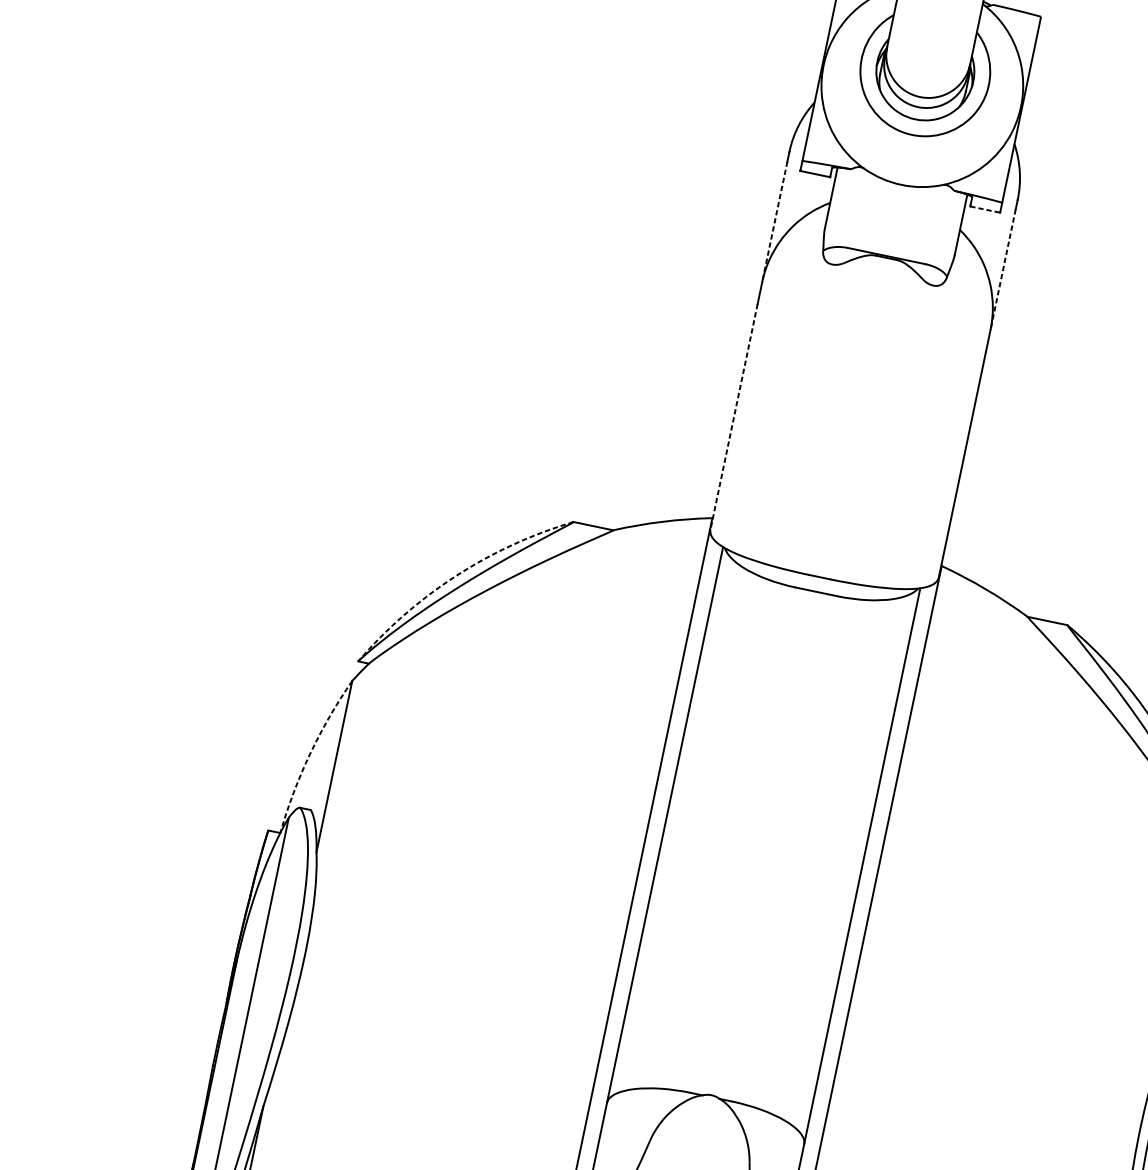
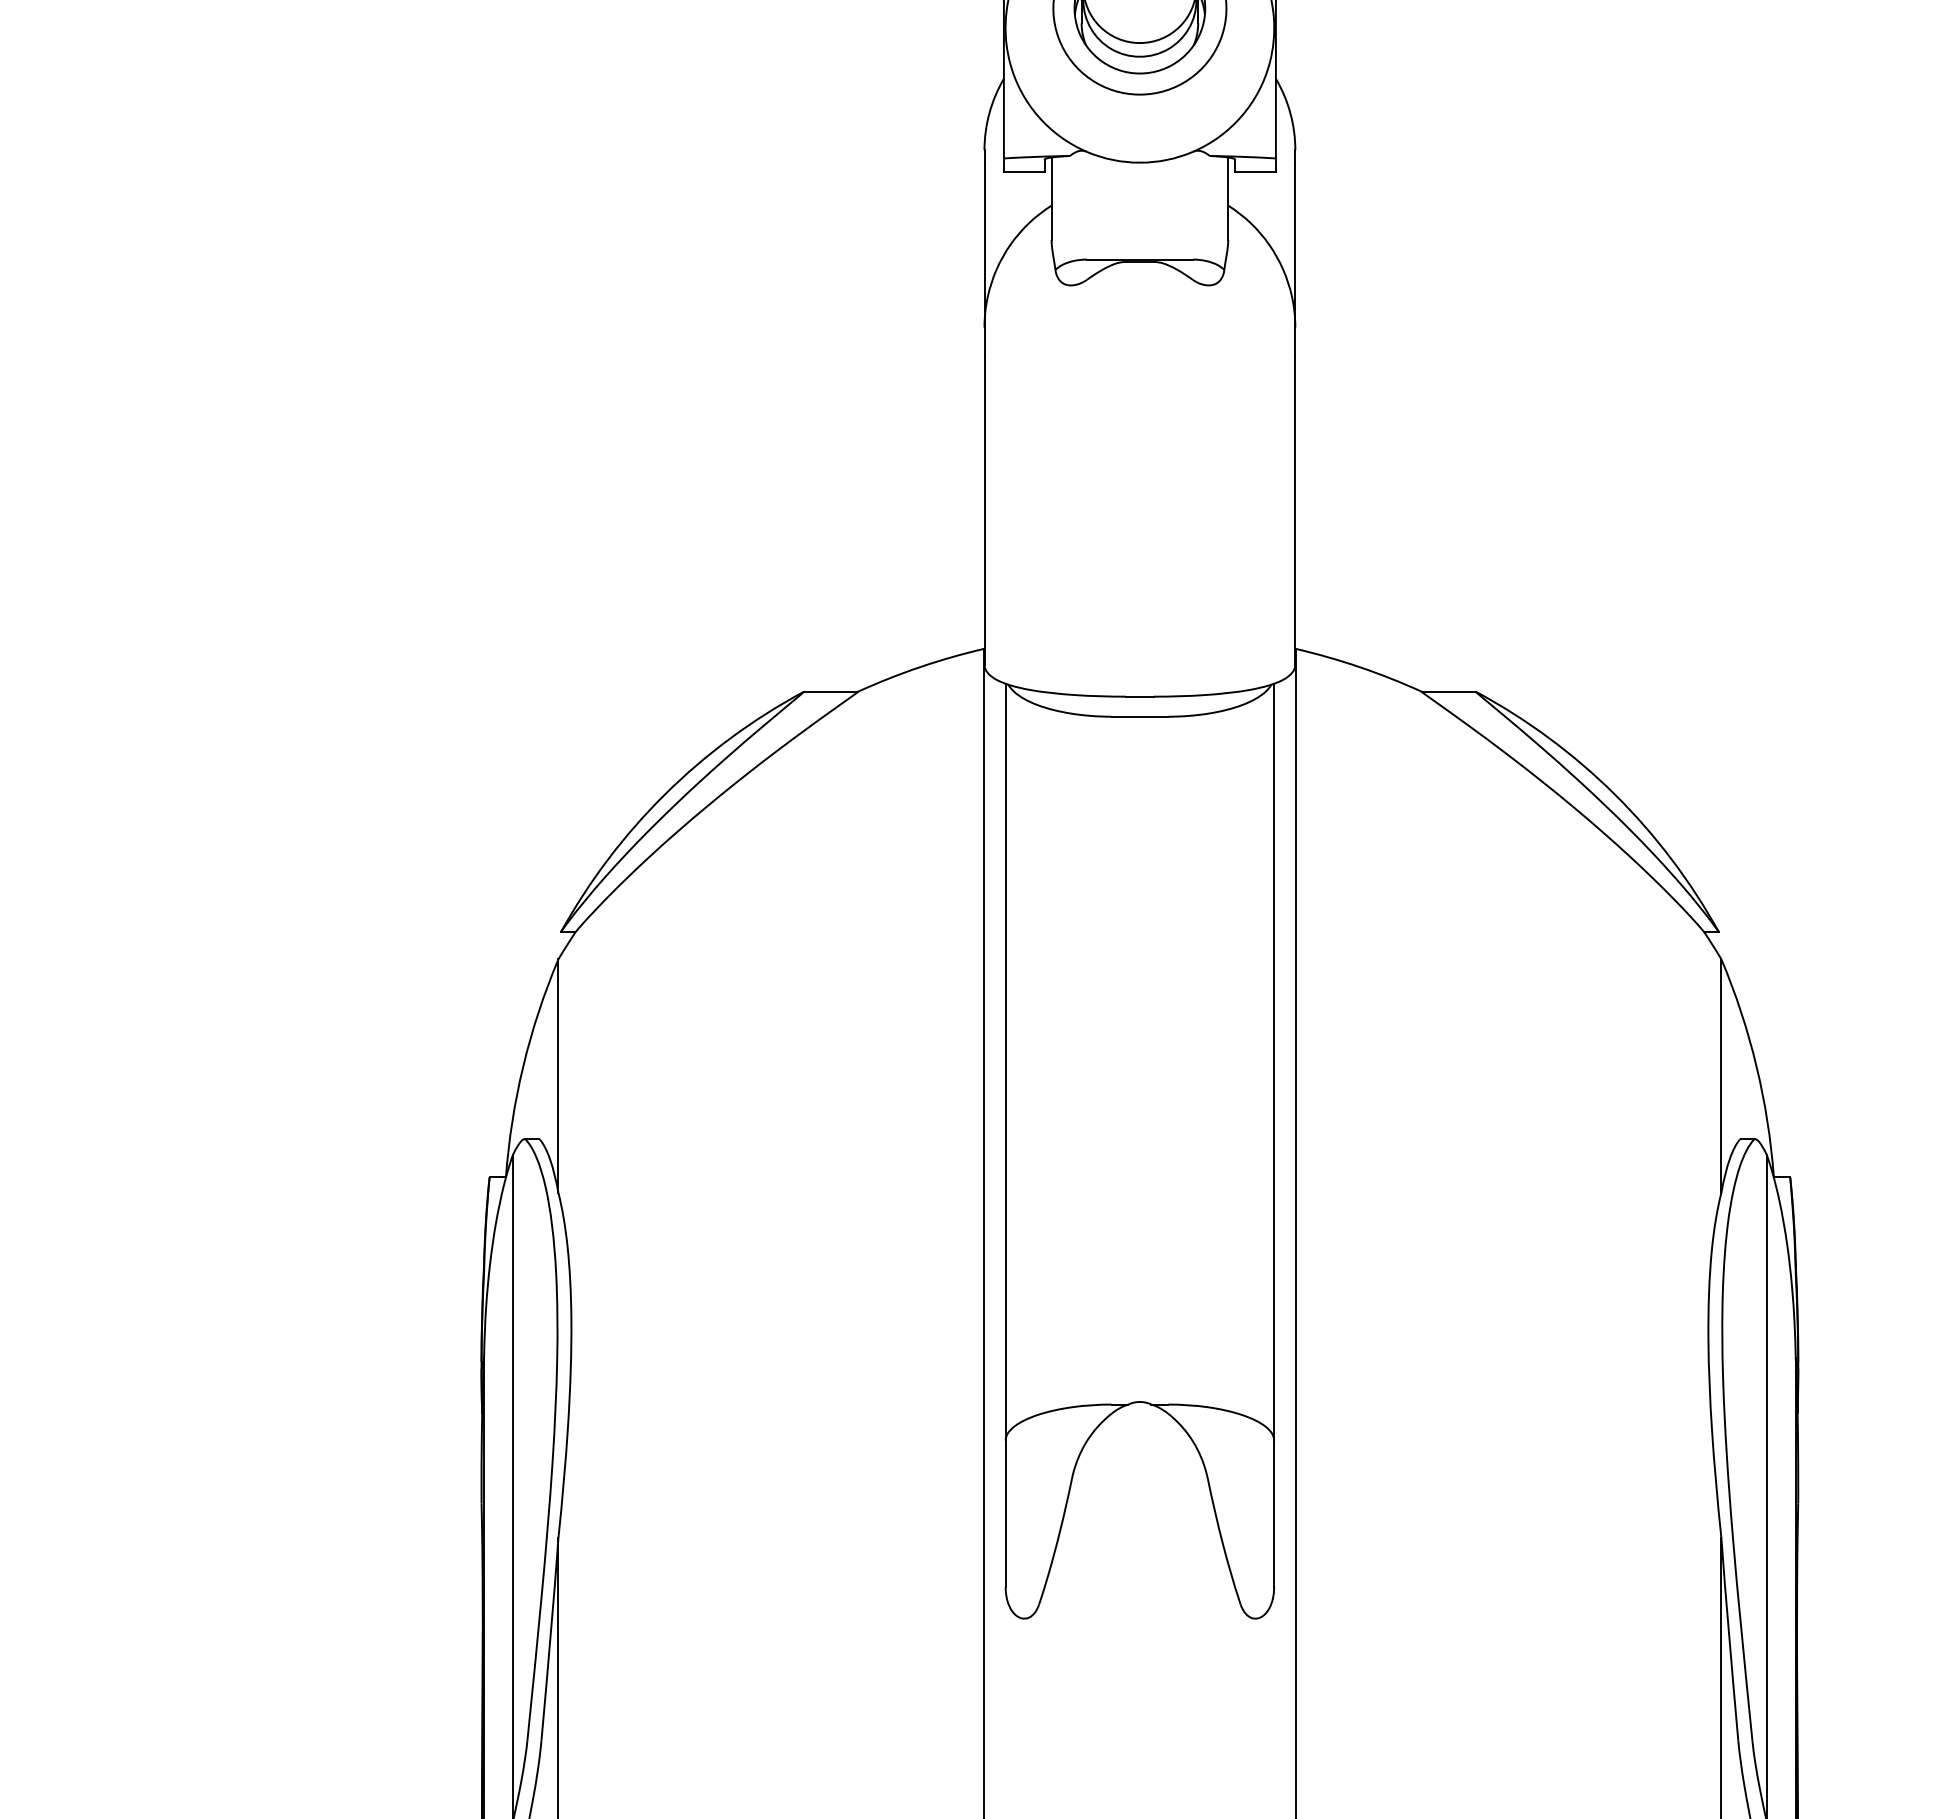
line: (985, 210) -> (1256, 172), dashed -> solid
line: (774, 222) -> (984, 246), dashed -> solid
line: (1003, 270) -> (1295, 246), dashed -> solid
line: (734, 416) -> (984, 510), dashed -> solid
arc: (455, 576) -> (664, 794), dashed -> solid
arc: (310, 754) -> (523, 1066), dashed -> solid

